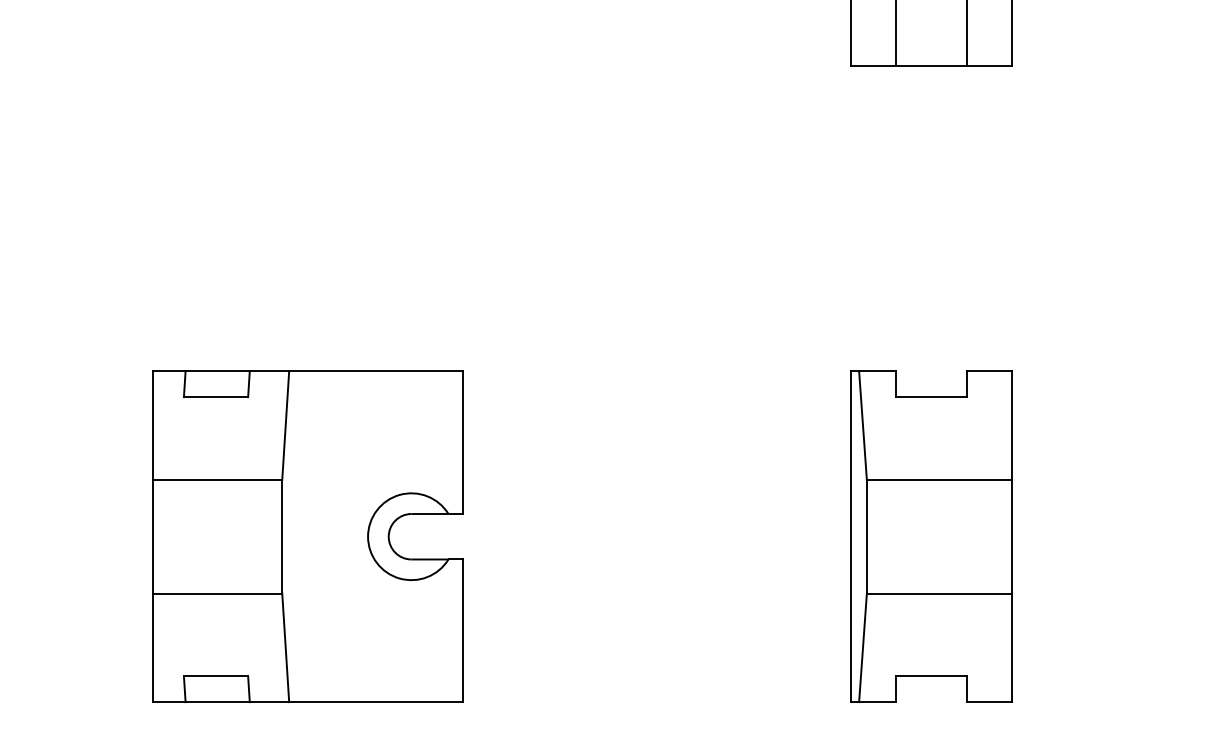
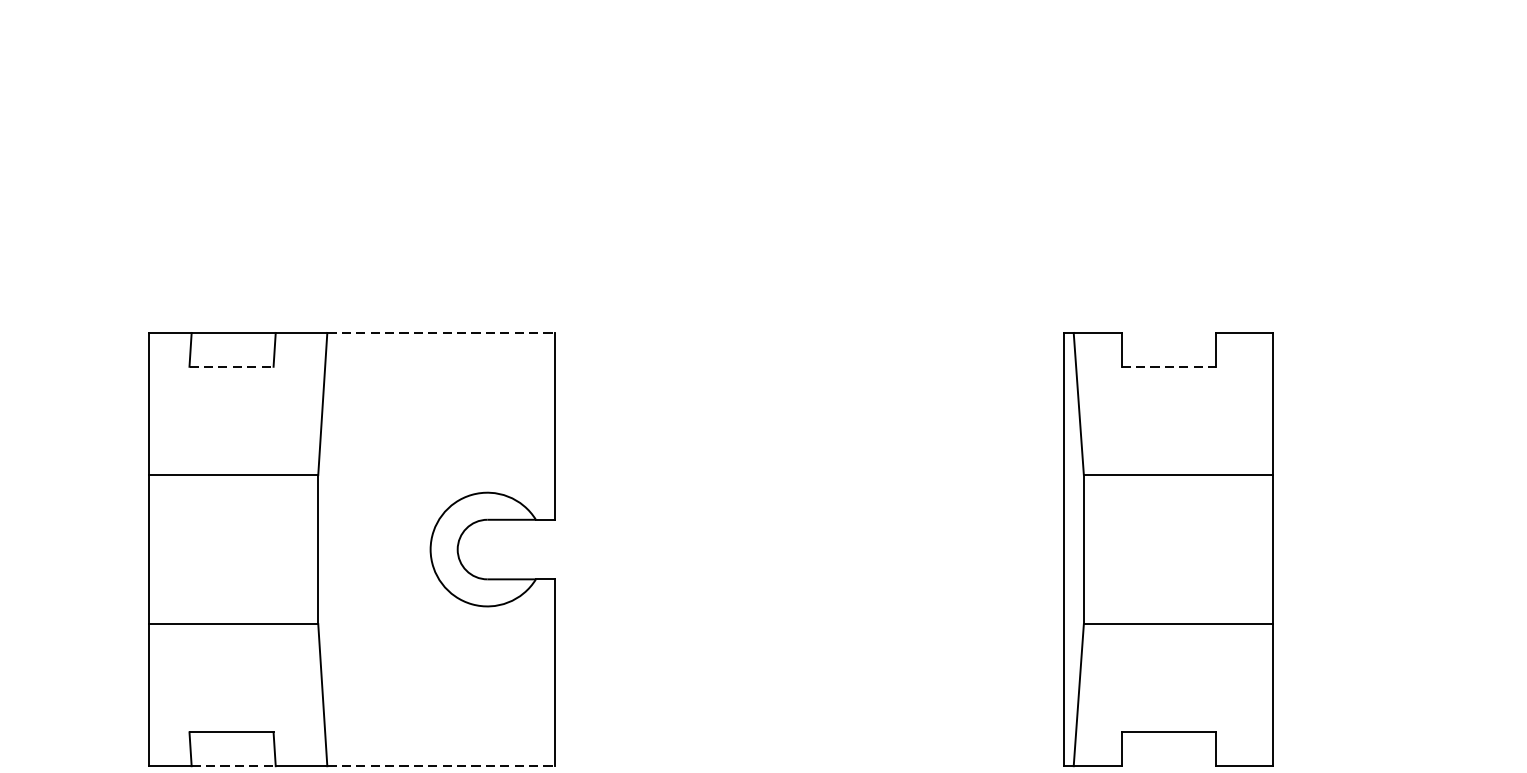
line: (376, 371) -> (441, 333), solid -> dashed
line: (216, 397) -> (232, 367), solid -> dashed
line: (931, 397) -> (1168, 367), solid -> dashed
line: (218, 702) -> (234, 766), solid -> dashed
line: (376, 702) -> (441, 766), solid -> dashed

